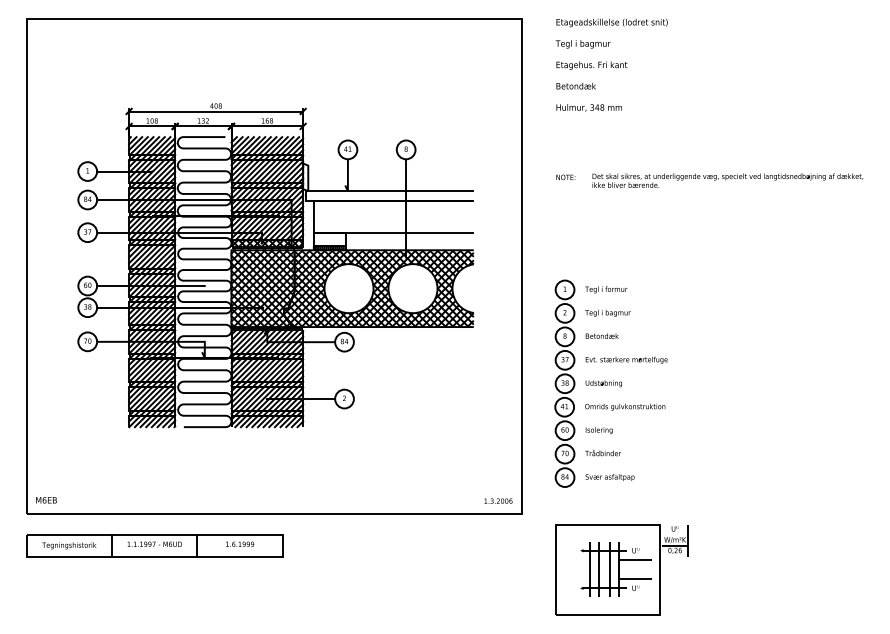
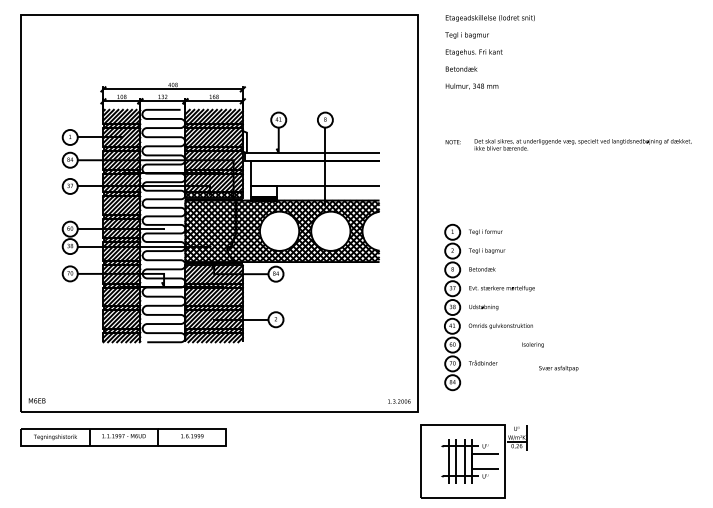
text: (598, 429) -> (532, 344), moved
text: (609, 477) -> (558, 368), moved
part: (620, 569) -> (473, 461), moved

